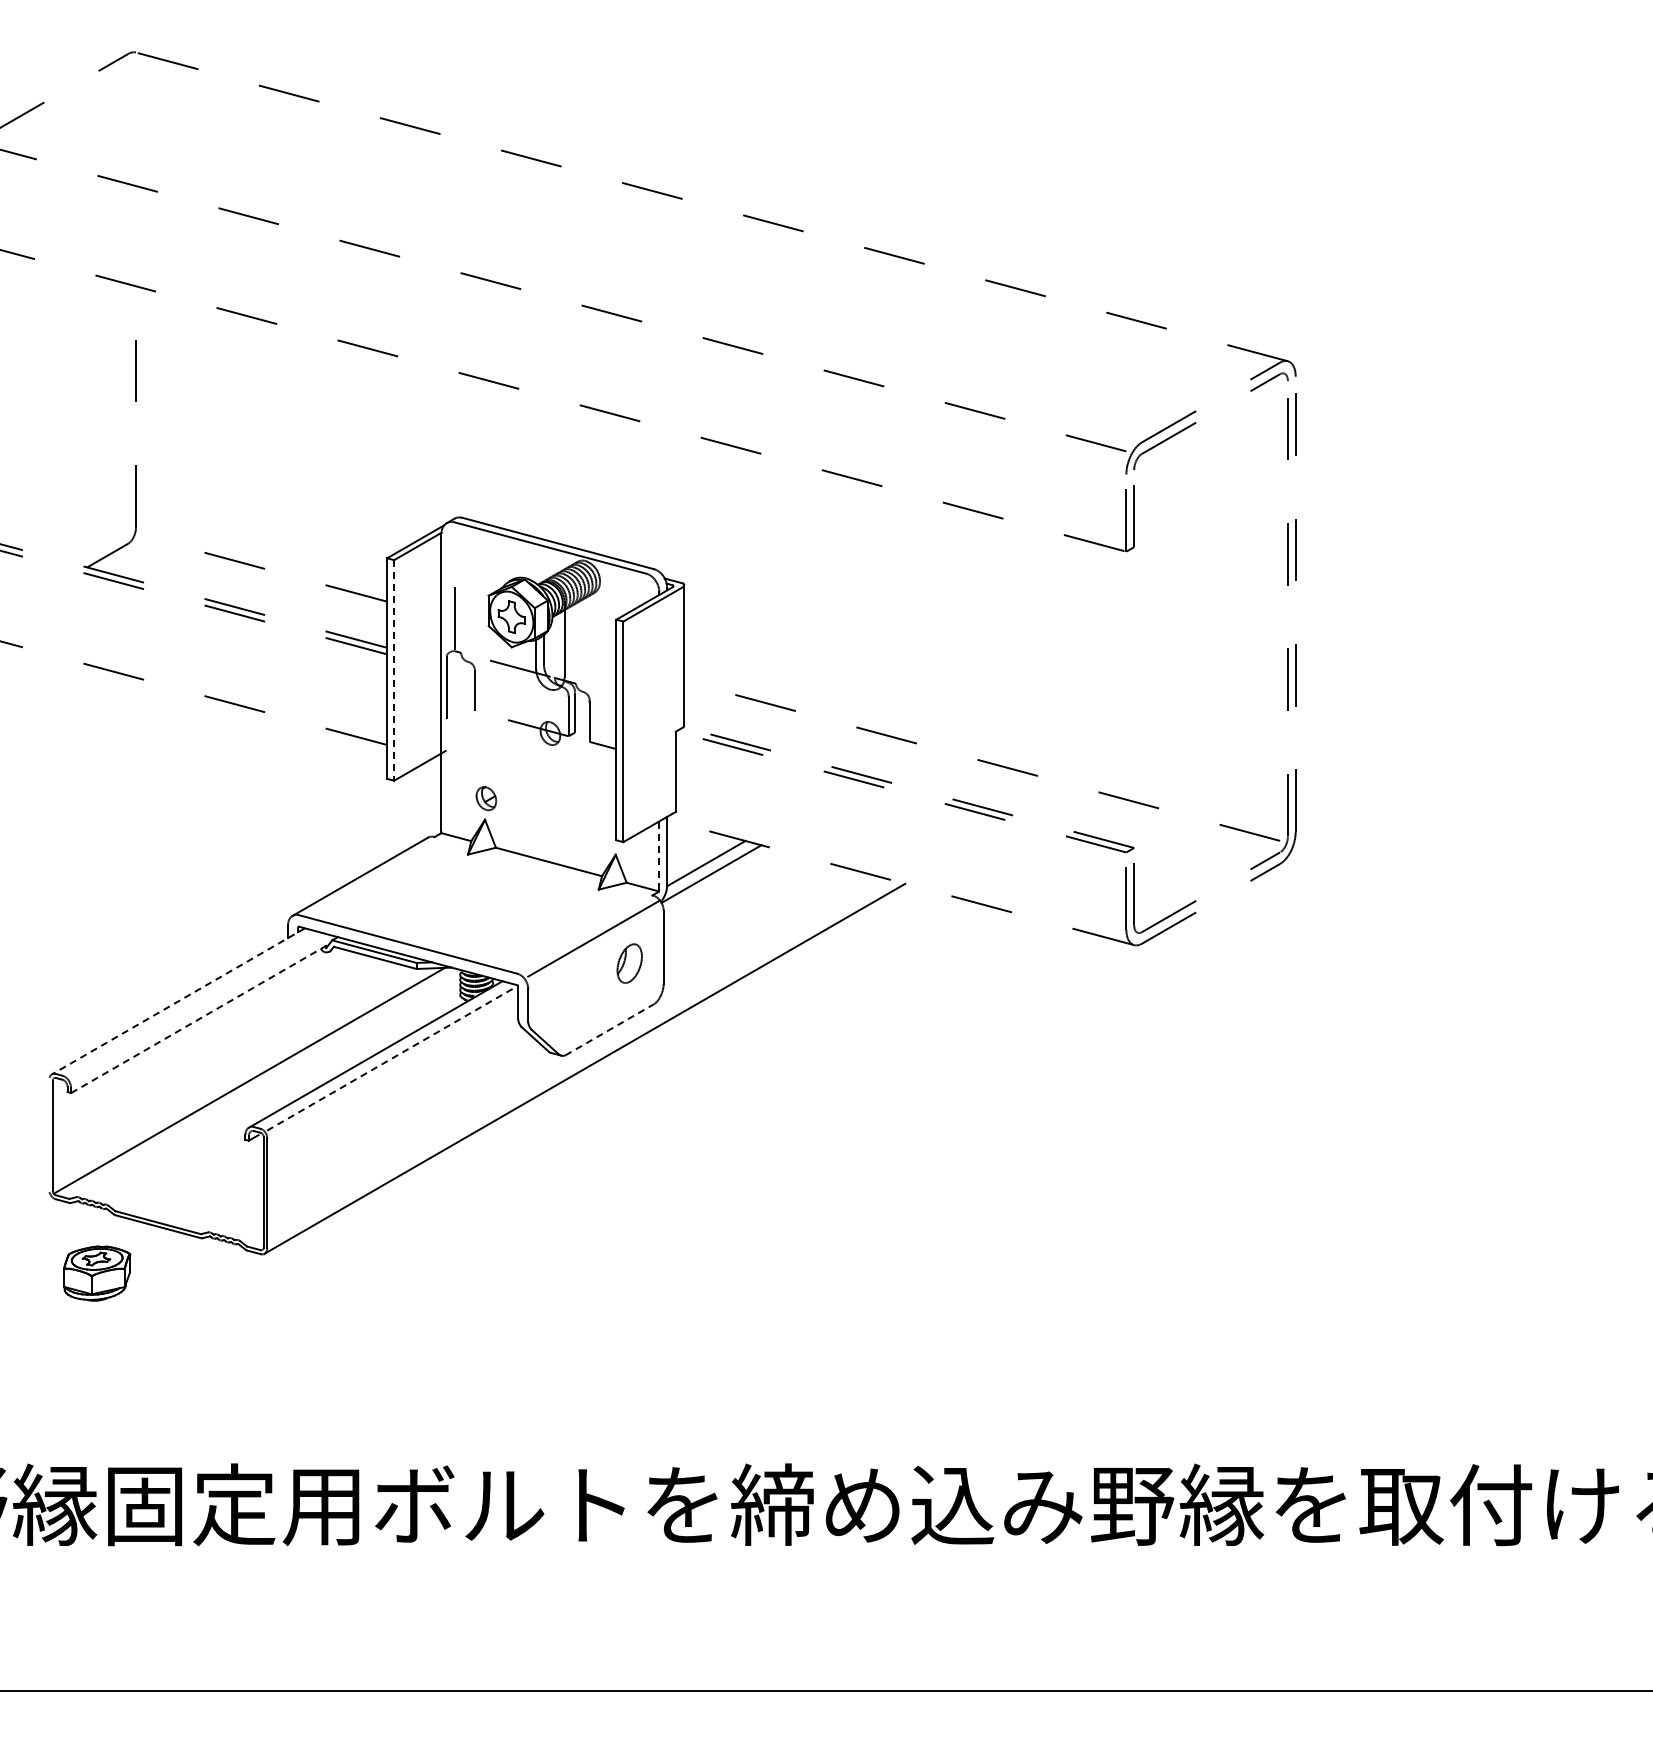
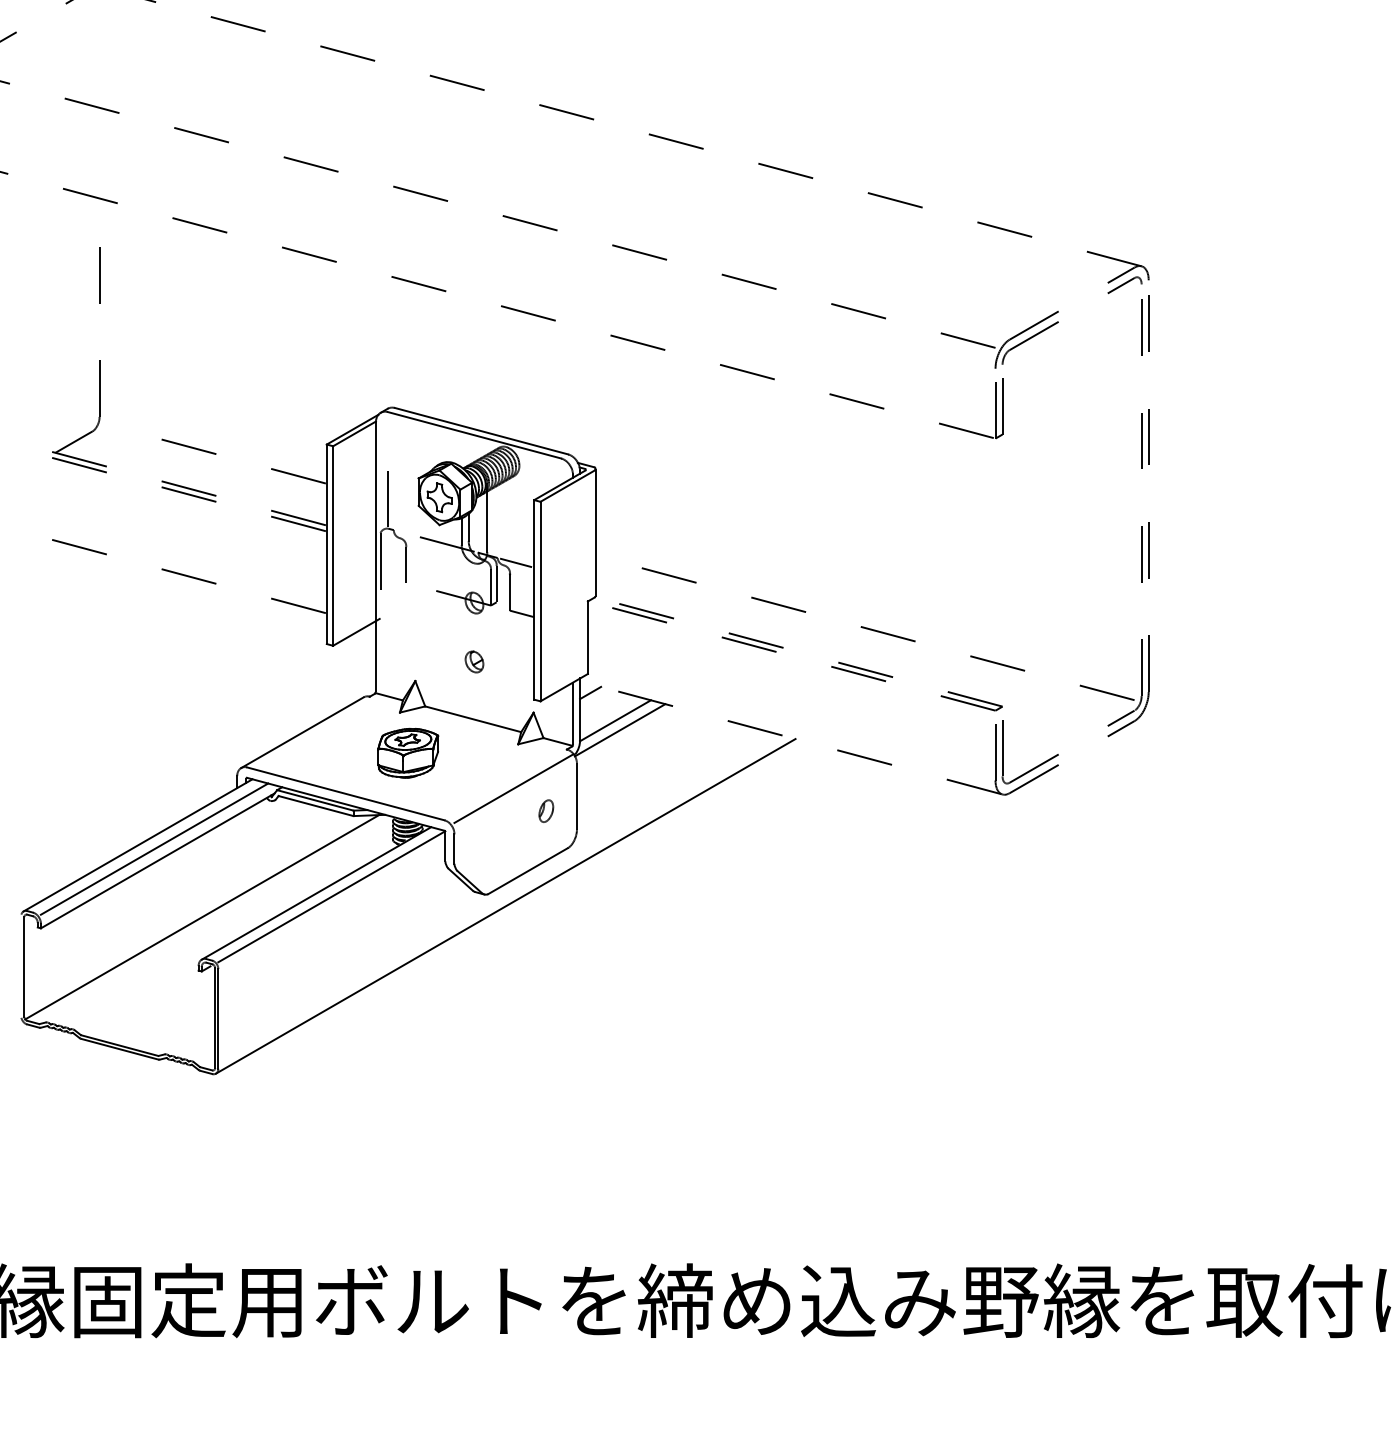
line: (394, 670) -> (333, 546), dashed -> solid
line: (596, 688) -> (516, 562), added
part: (486, 798) -> (474, 661), moved
line: (678, 832) -> (590, 692), added
line: (659, 854) -> (573, 712), dashed -> solid
part: (629, 963) -> (546, 811), size x0.62
line: (178, 1001) -> (138, 845), dashed -> solid
line: (196, 1005) -> (154, 849), added
line: (200, 1018) -> (157, 860), dashed -> solid
line: (609, 1029) -> (527, 870), dashed -> solid
line: (392, 1058) -> (331, 897), dashed -> solid
part: (97, 1273) -> (408, 753), moved

